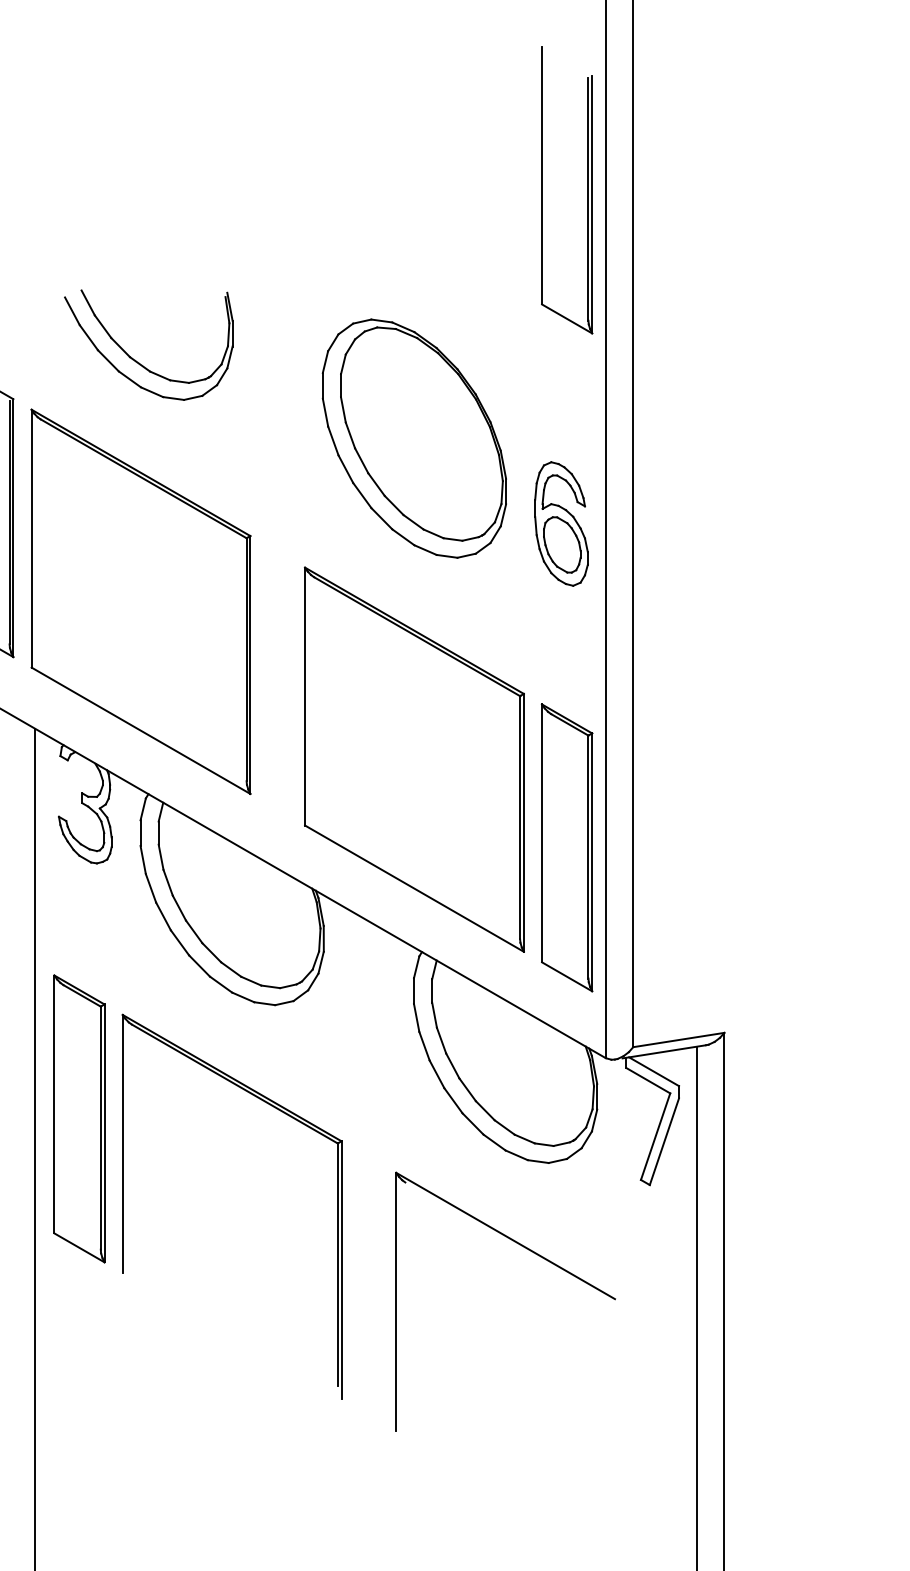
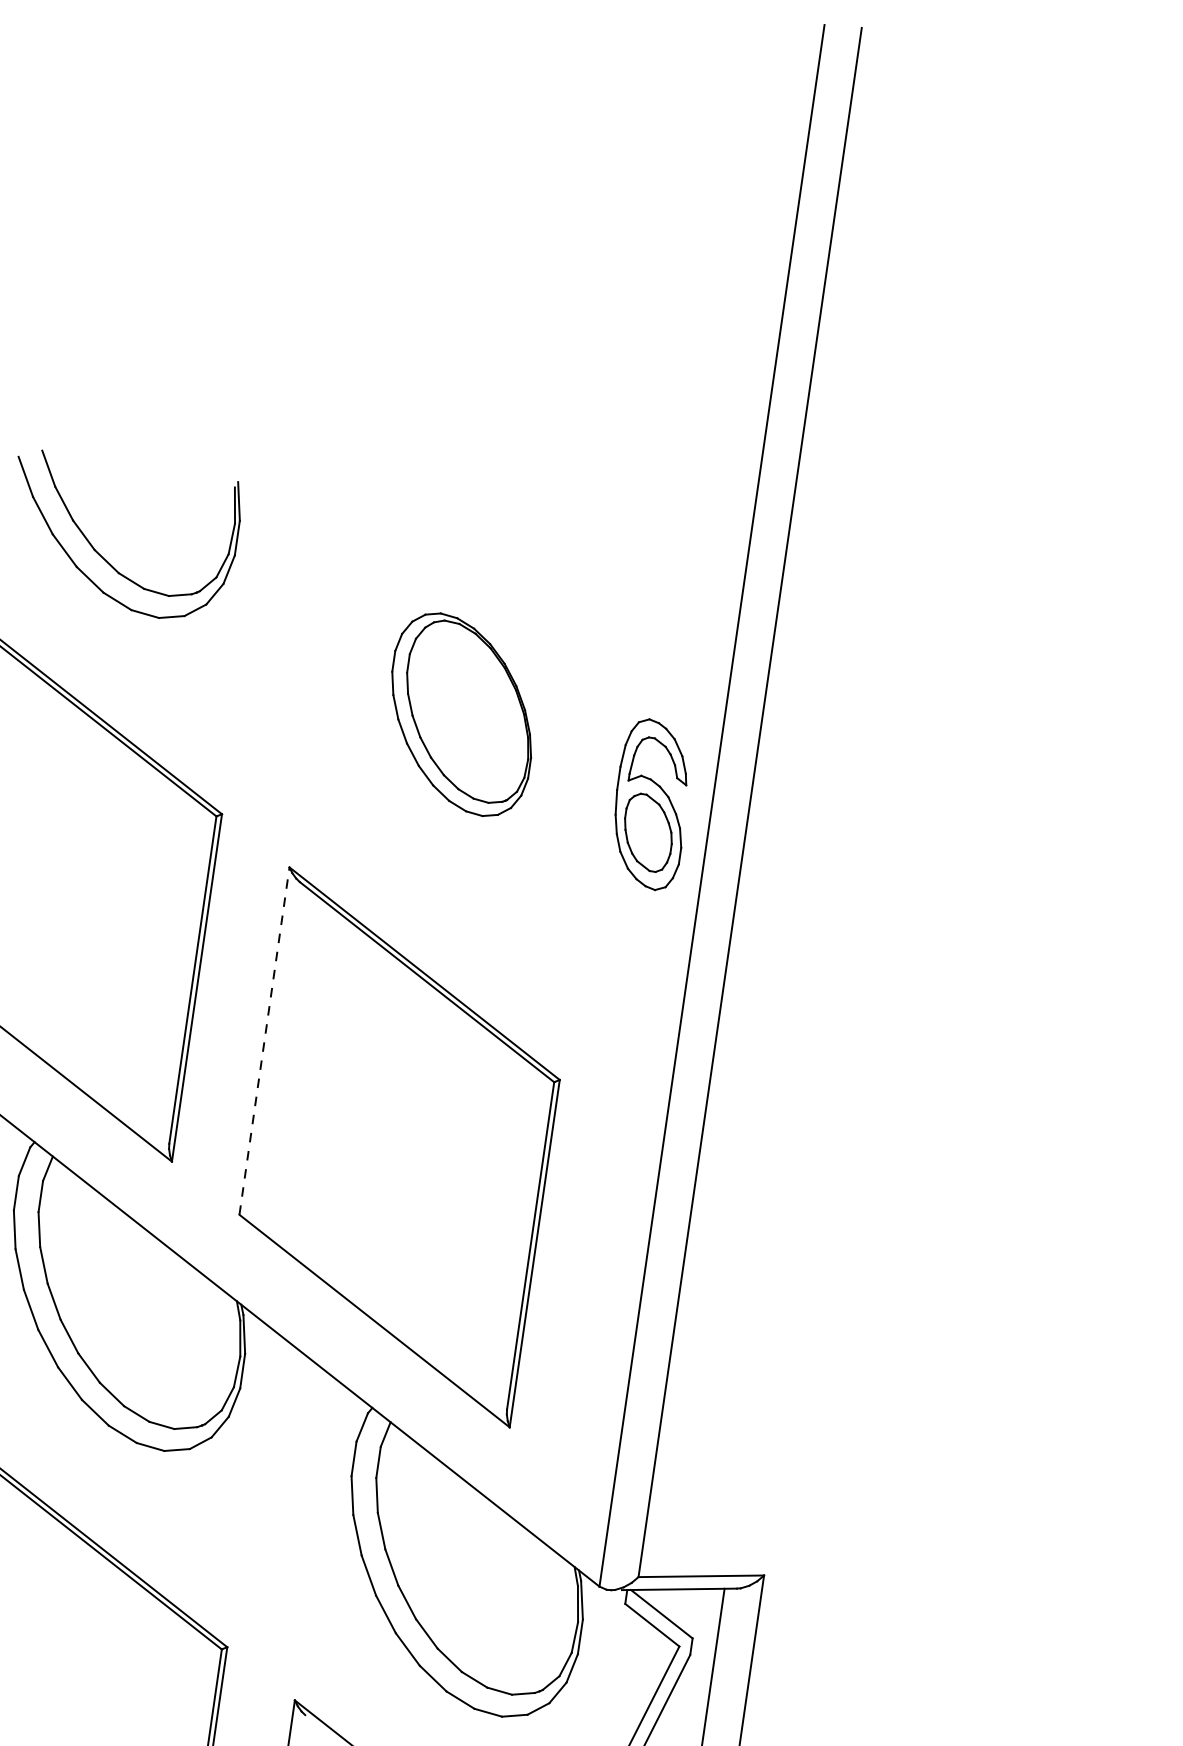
part: (587, 190) -> (743, 414), removed
part: (413, 438) -> (460, 714), size x0.6
part: (561, 523) -> (651, 803), moved
line: (305, 696) -> (265, 1041), solid -> dashed
part: (566, 847) -> (587, 1295), removed

